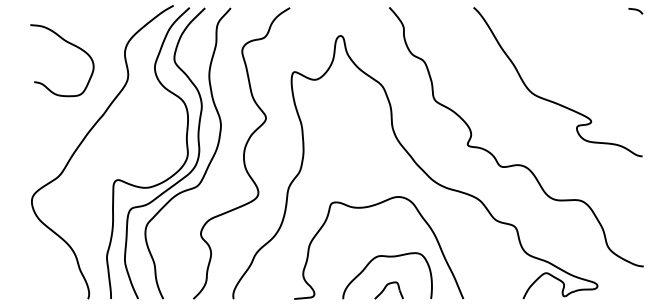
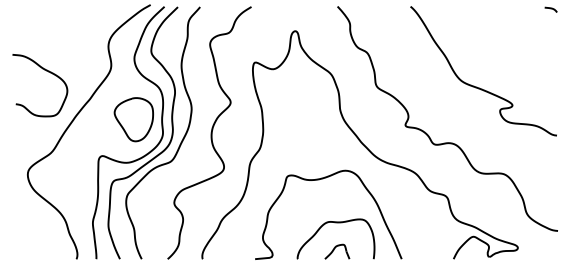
curve: (69, 44) -> (46, 71), moved
part: (153, 137) -> (133, 119), added

